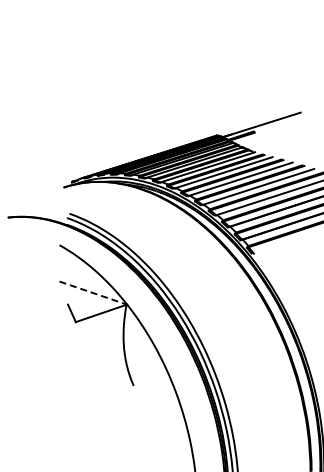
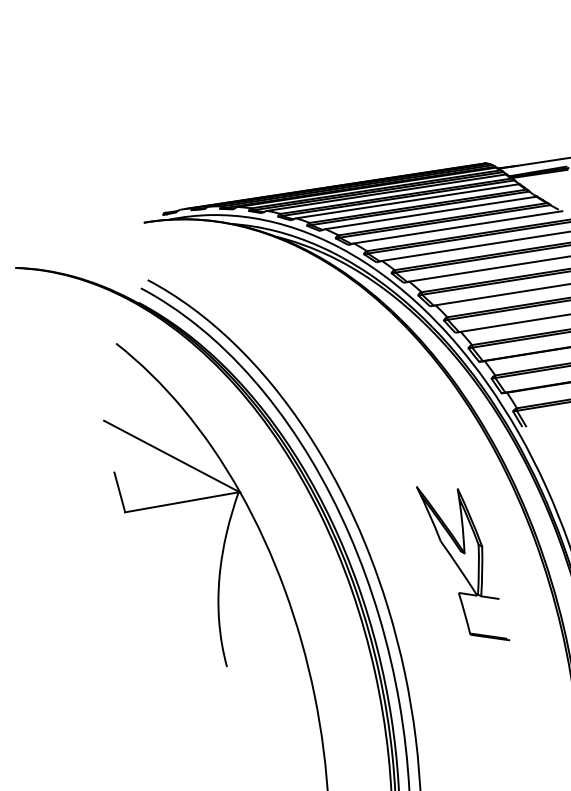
line: (93, 293) -> (172, 457), dashed -> solid
part: (234, 320) -> (462, 561), added

